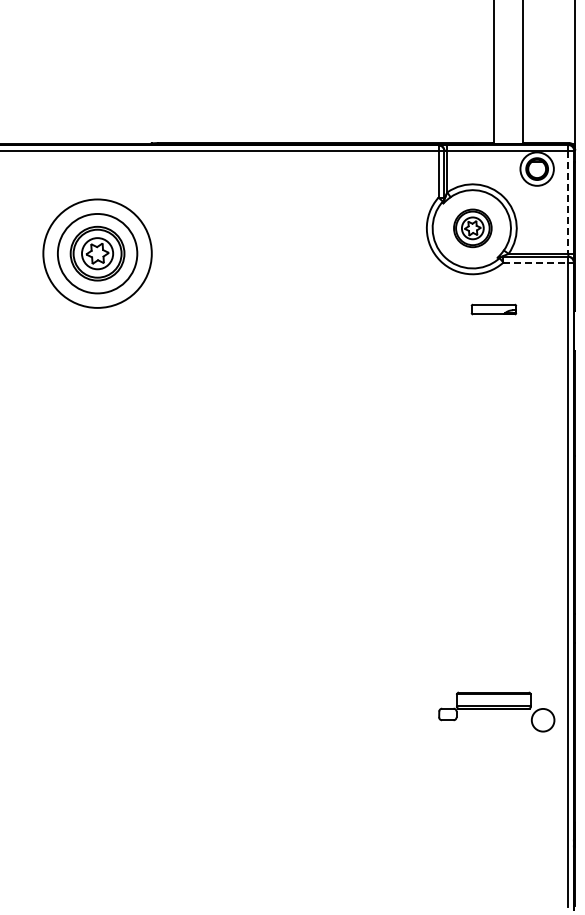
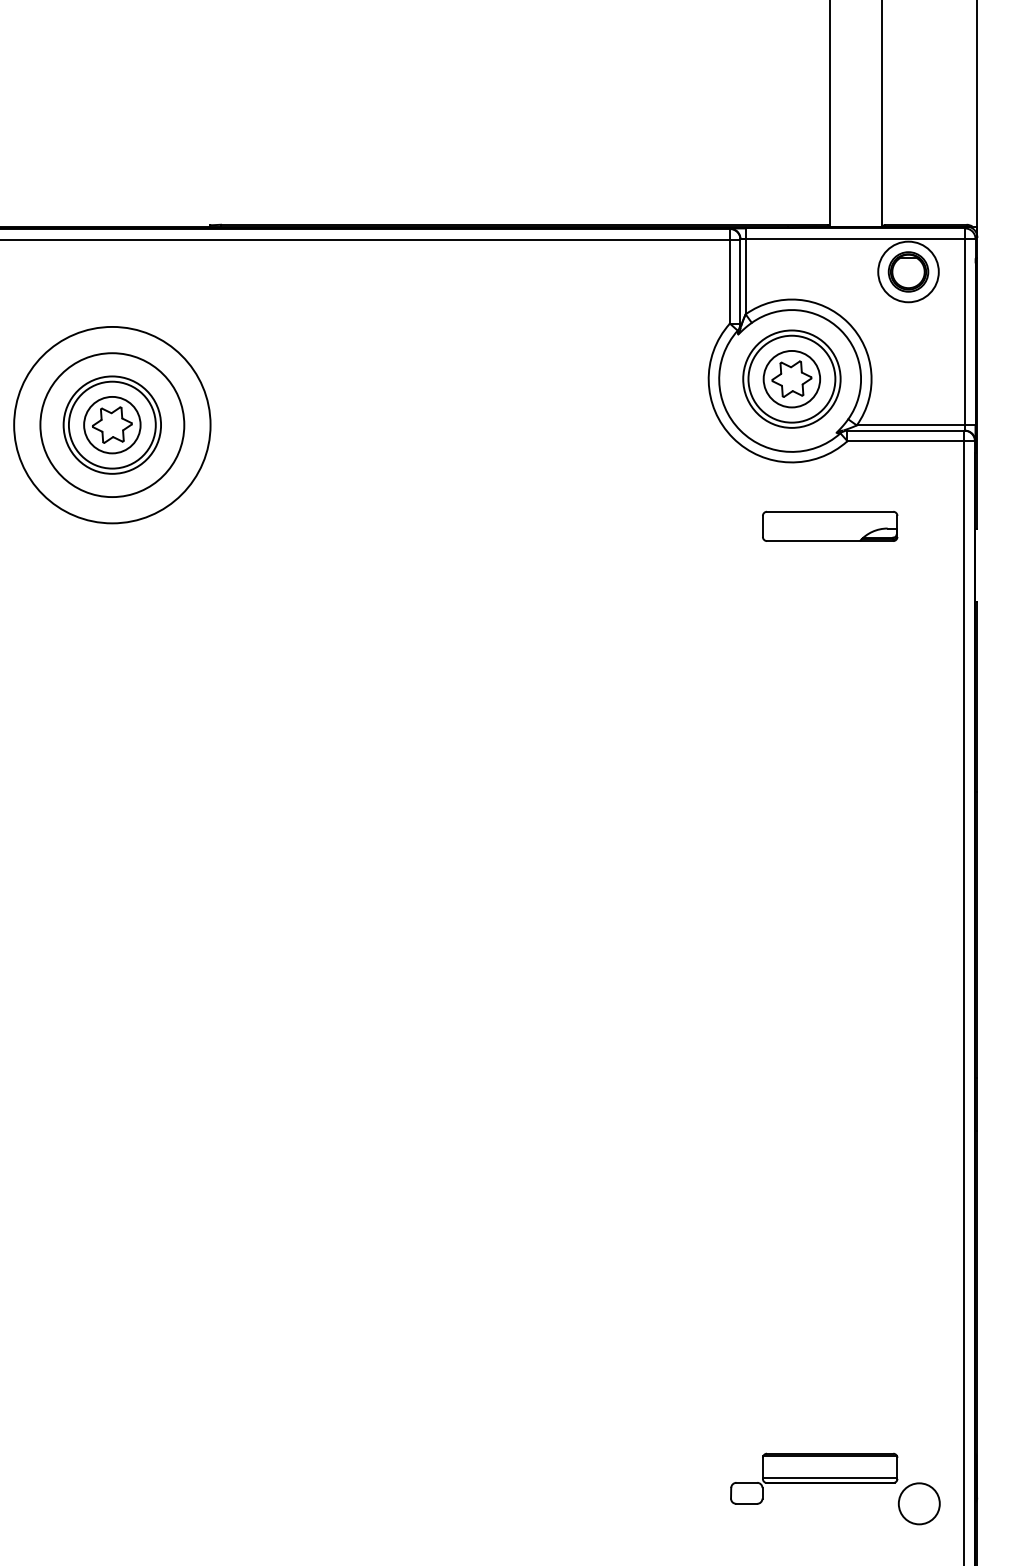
line: (568, 202) -> (965, 332), dashed -> solid
part: (472, 228) -> (791, 379), size x1.43
line: (539, 262) -> (912, 441), dashed -> solid
part: (493, 309) -> (829, 526), size x1.67
part: (496, 711) -> (834, 1487), moved

